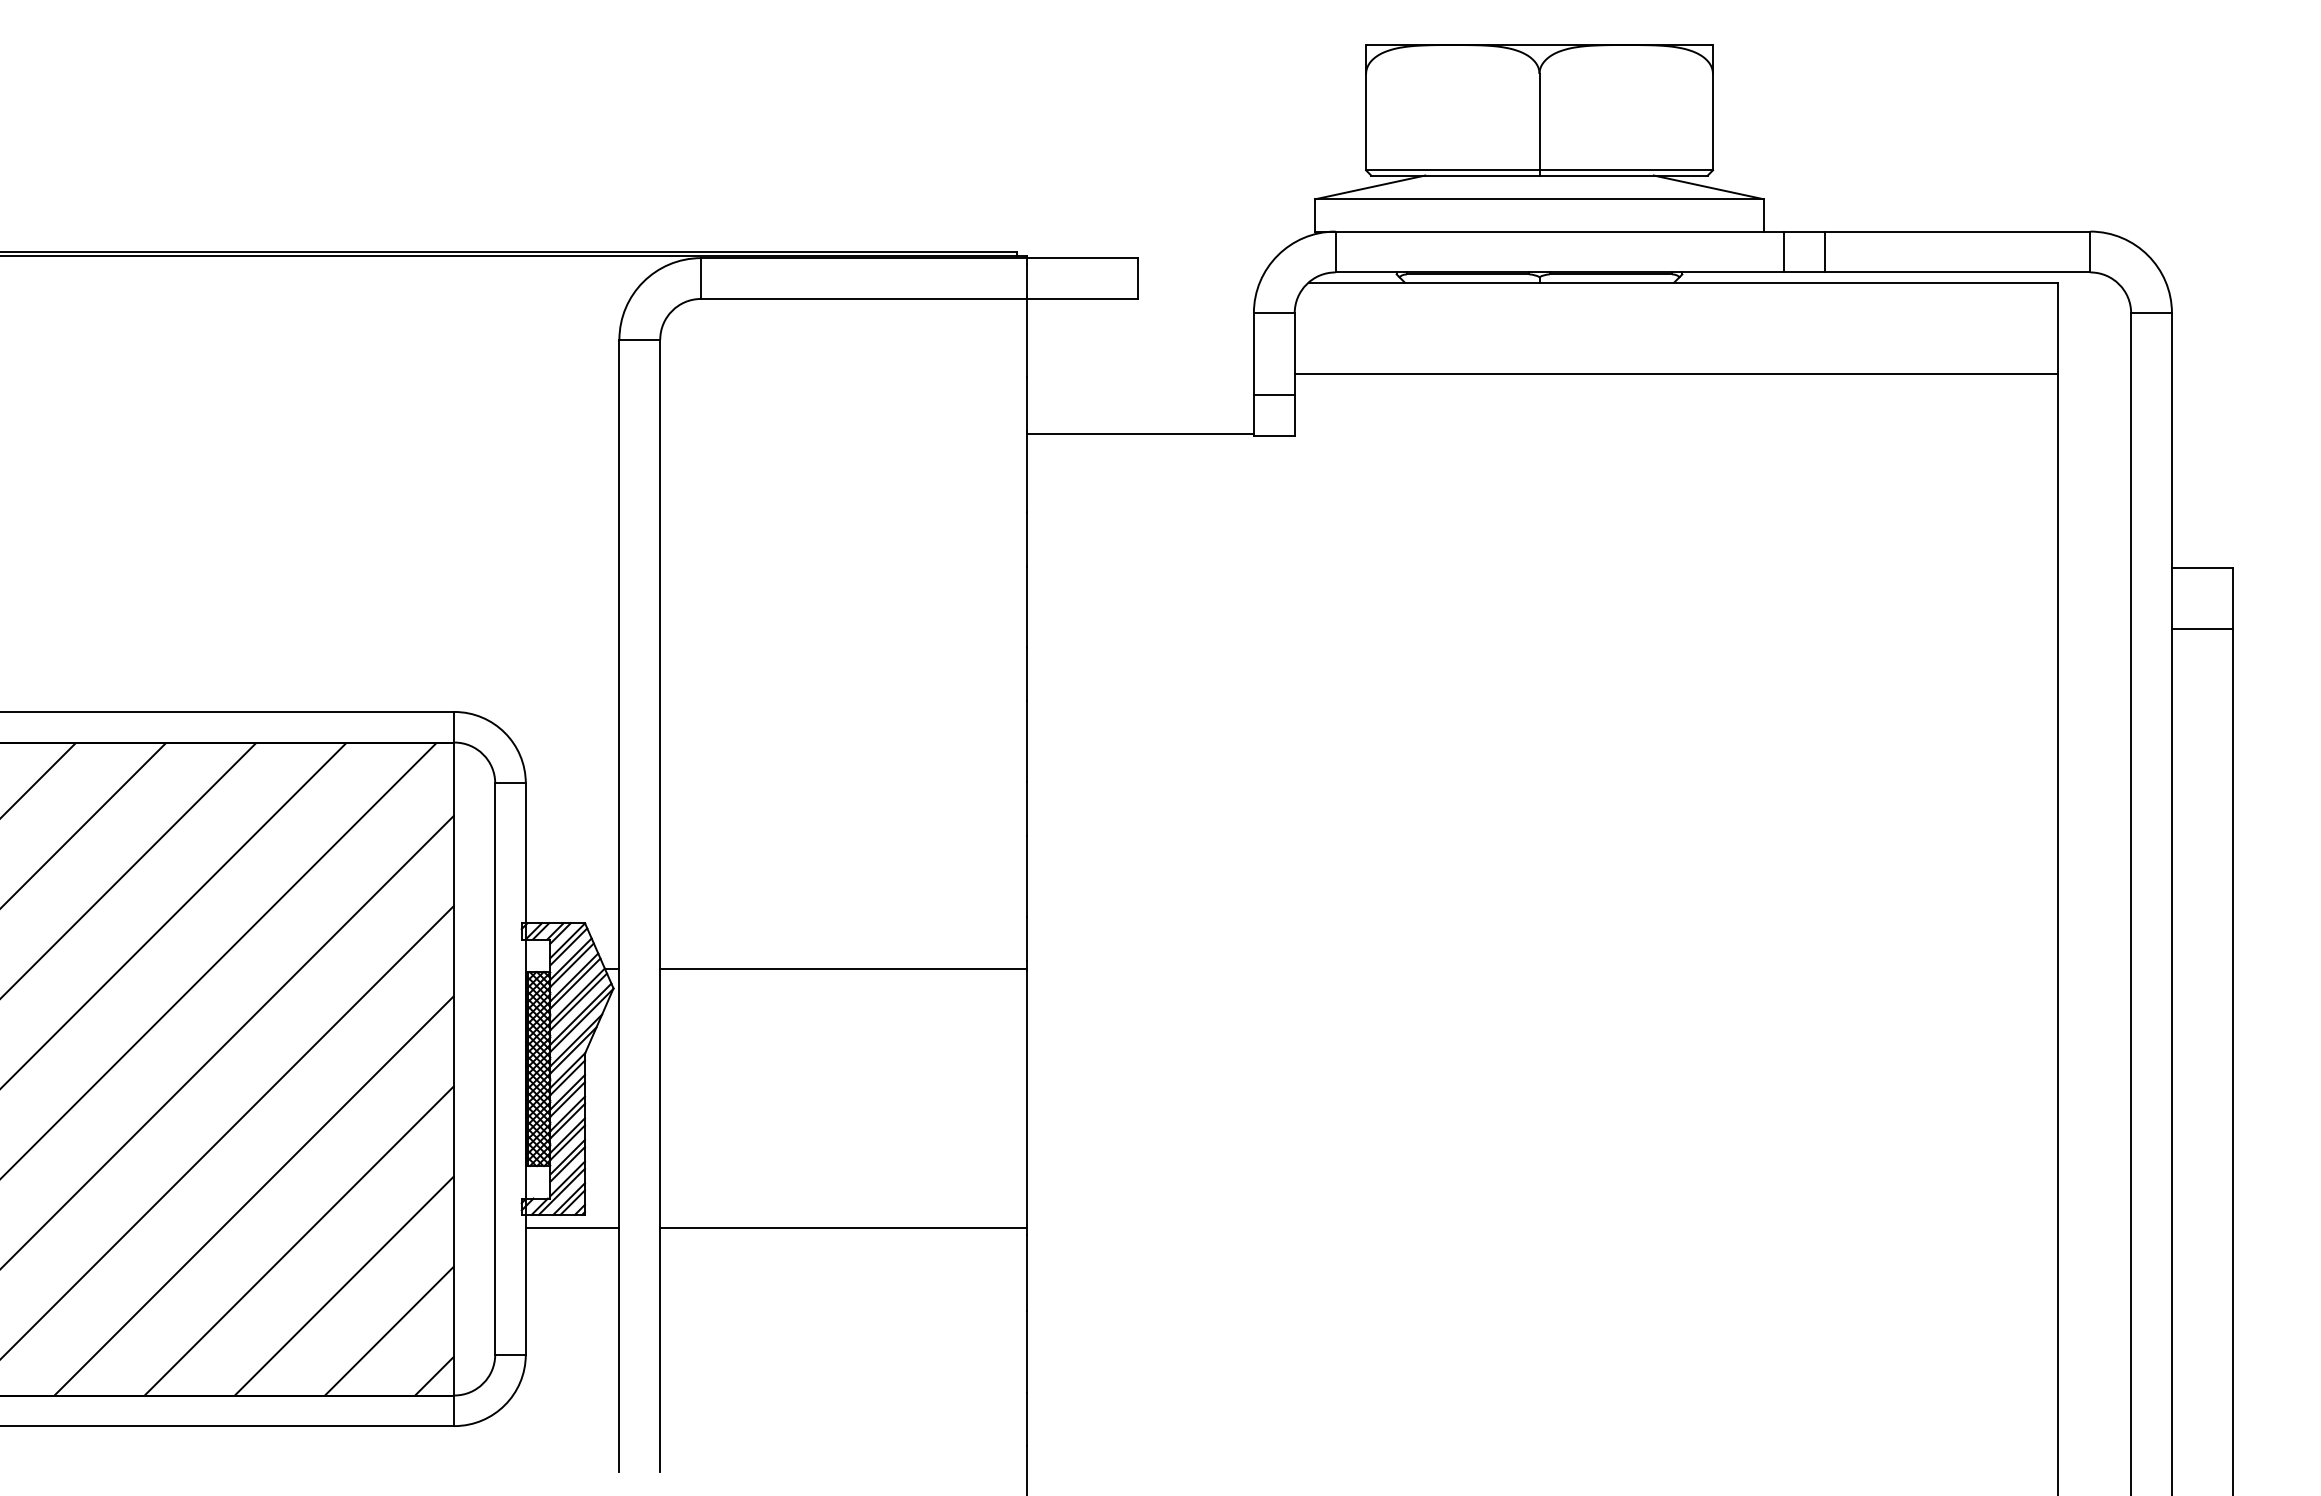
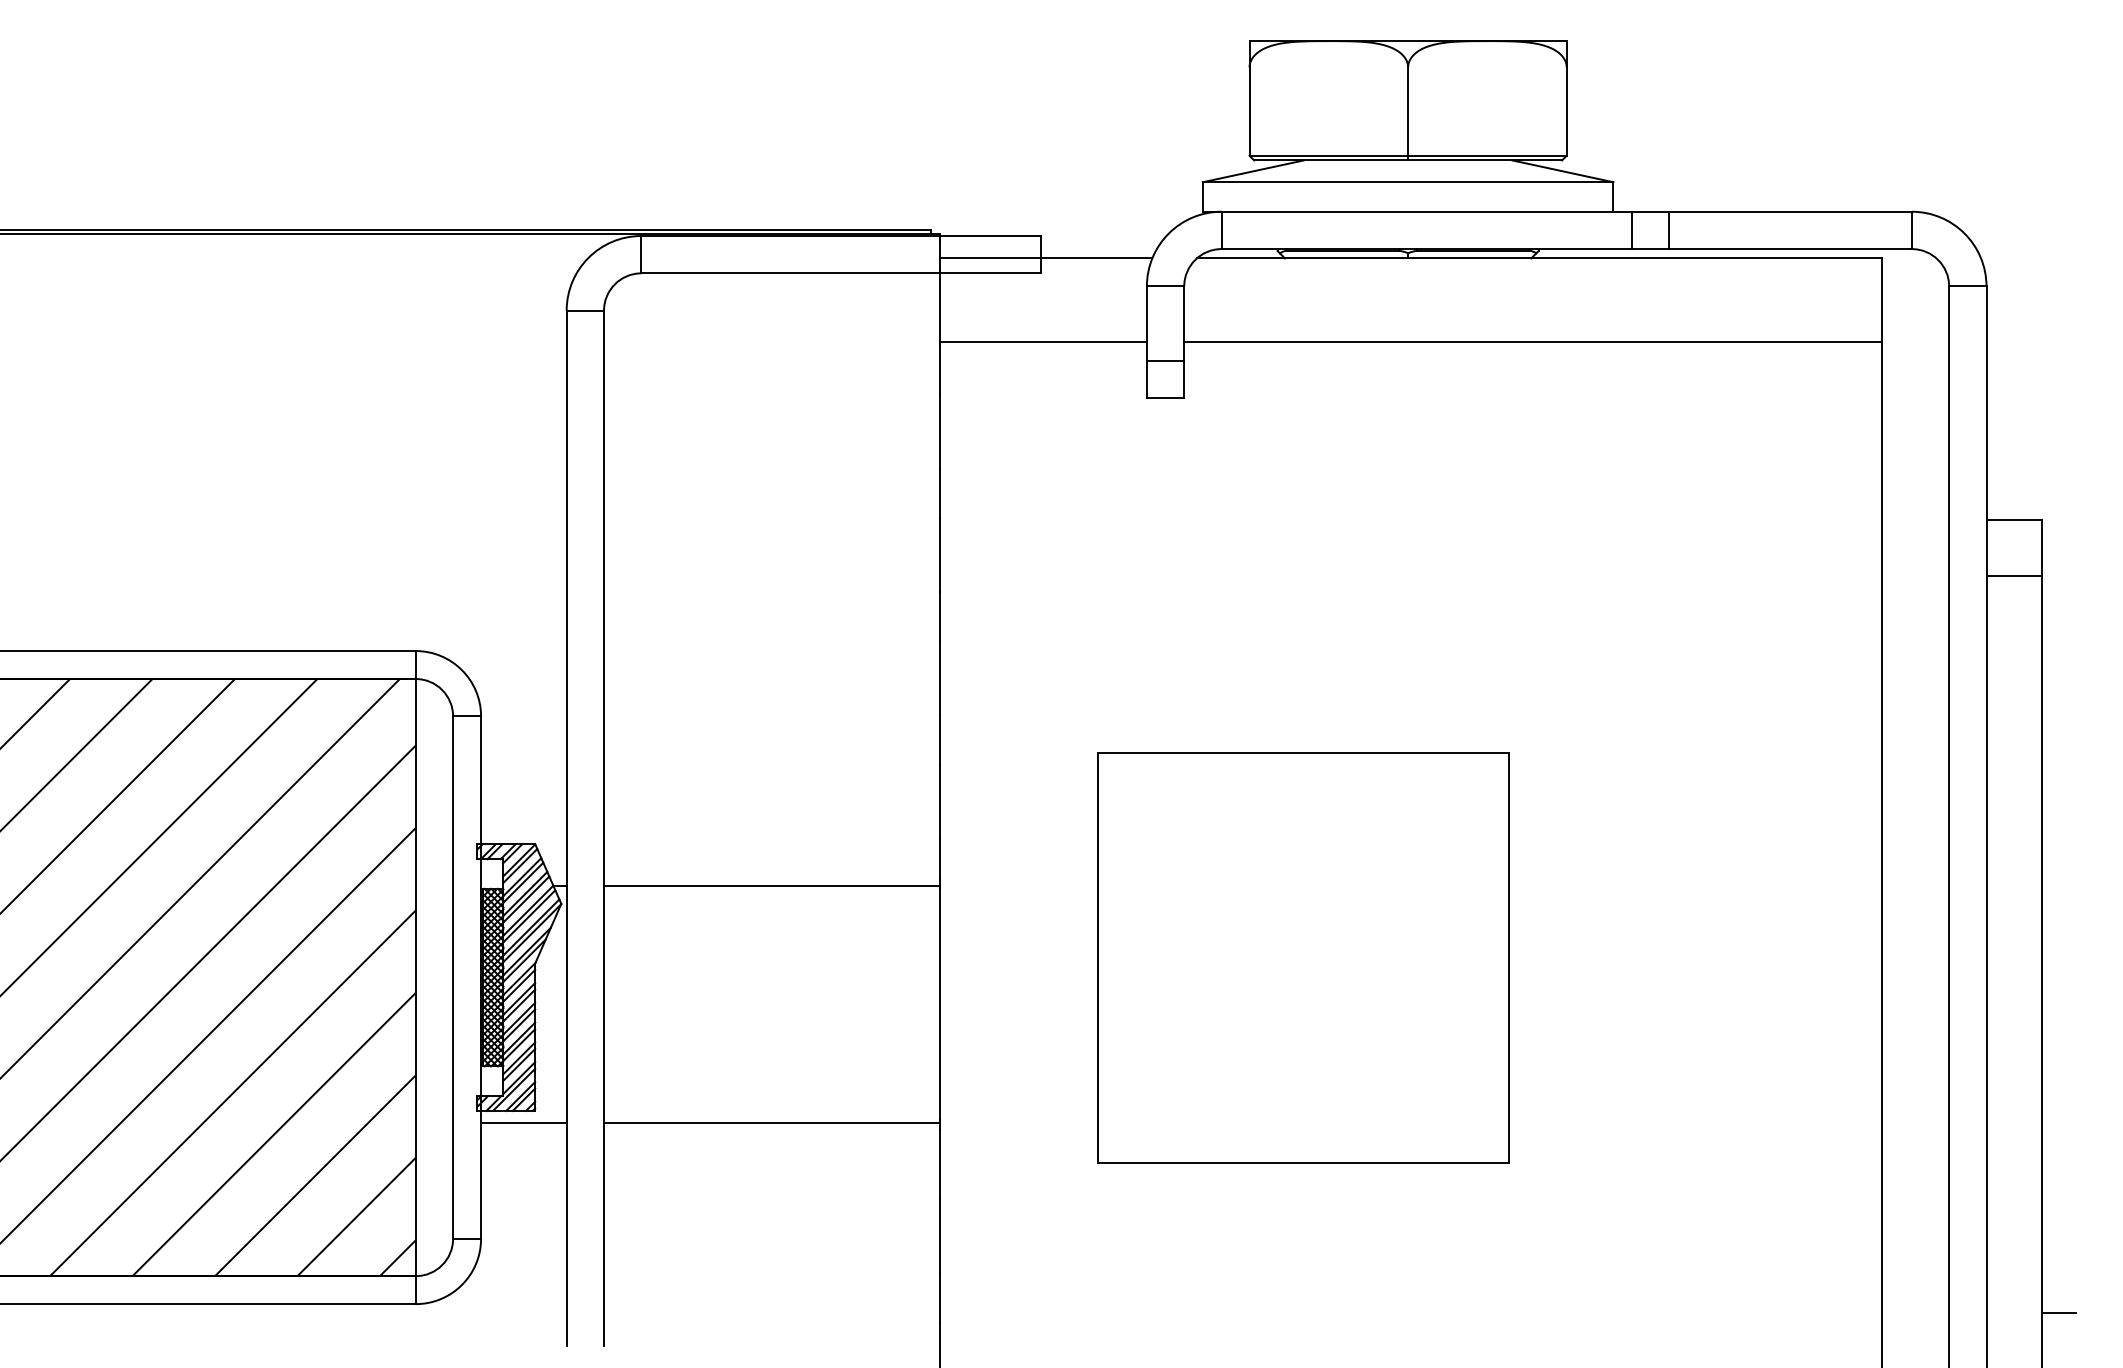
line: (1143, 282) -> (1045, 258), added
line: (1140, 434) -> (1043, 342), moved
part: (1425, 1047) -> (1303, 957), added
line: (2251, 1435) -> (2059, 1312), added

